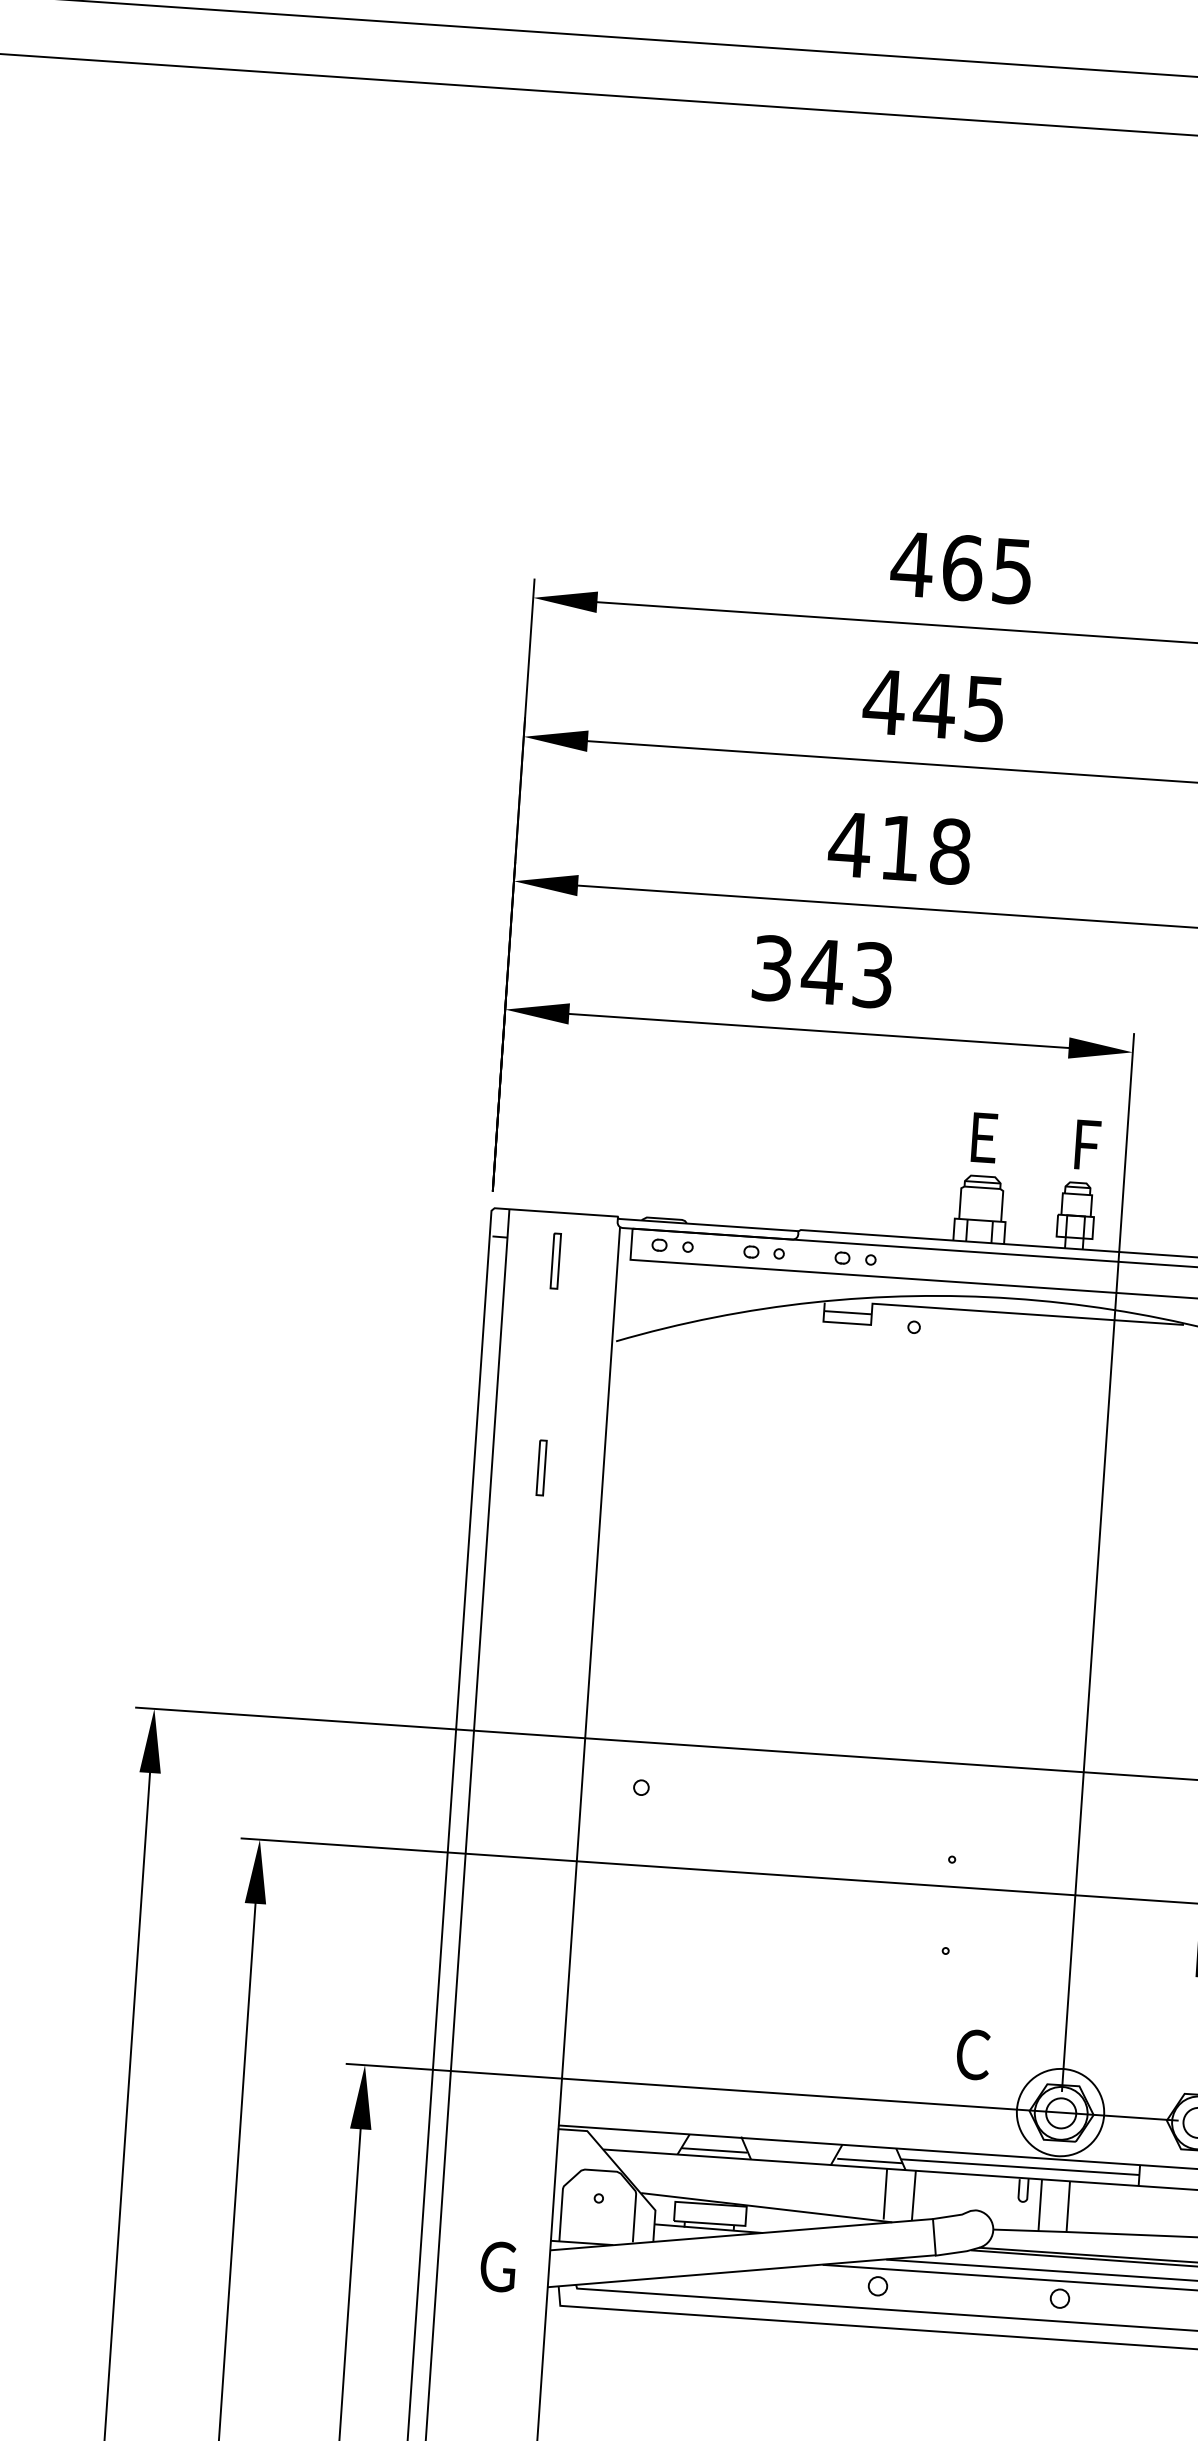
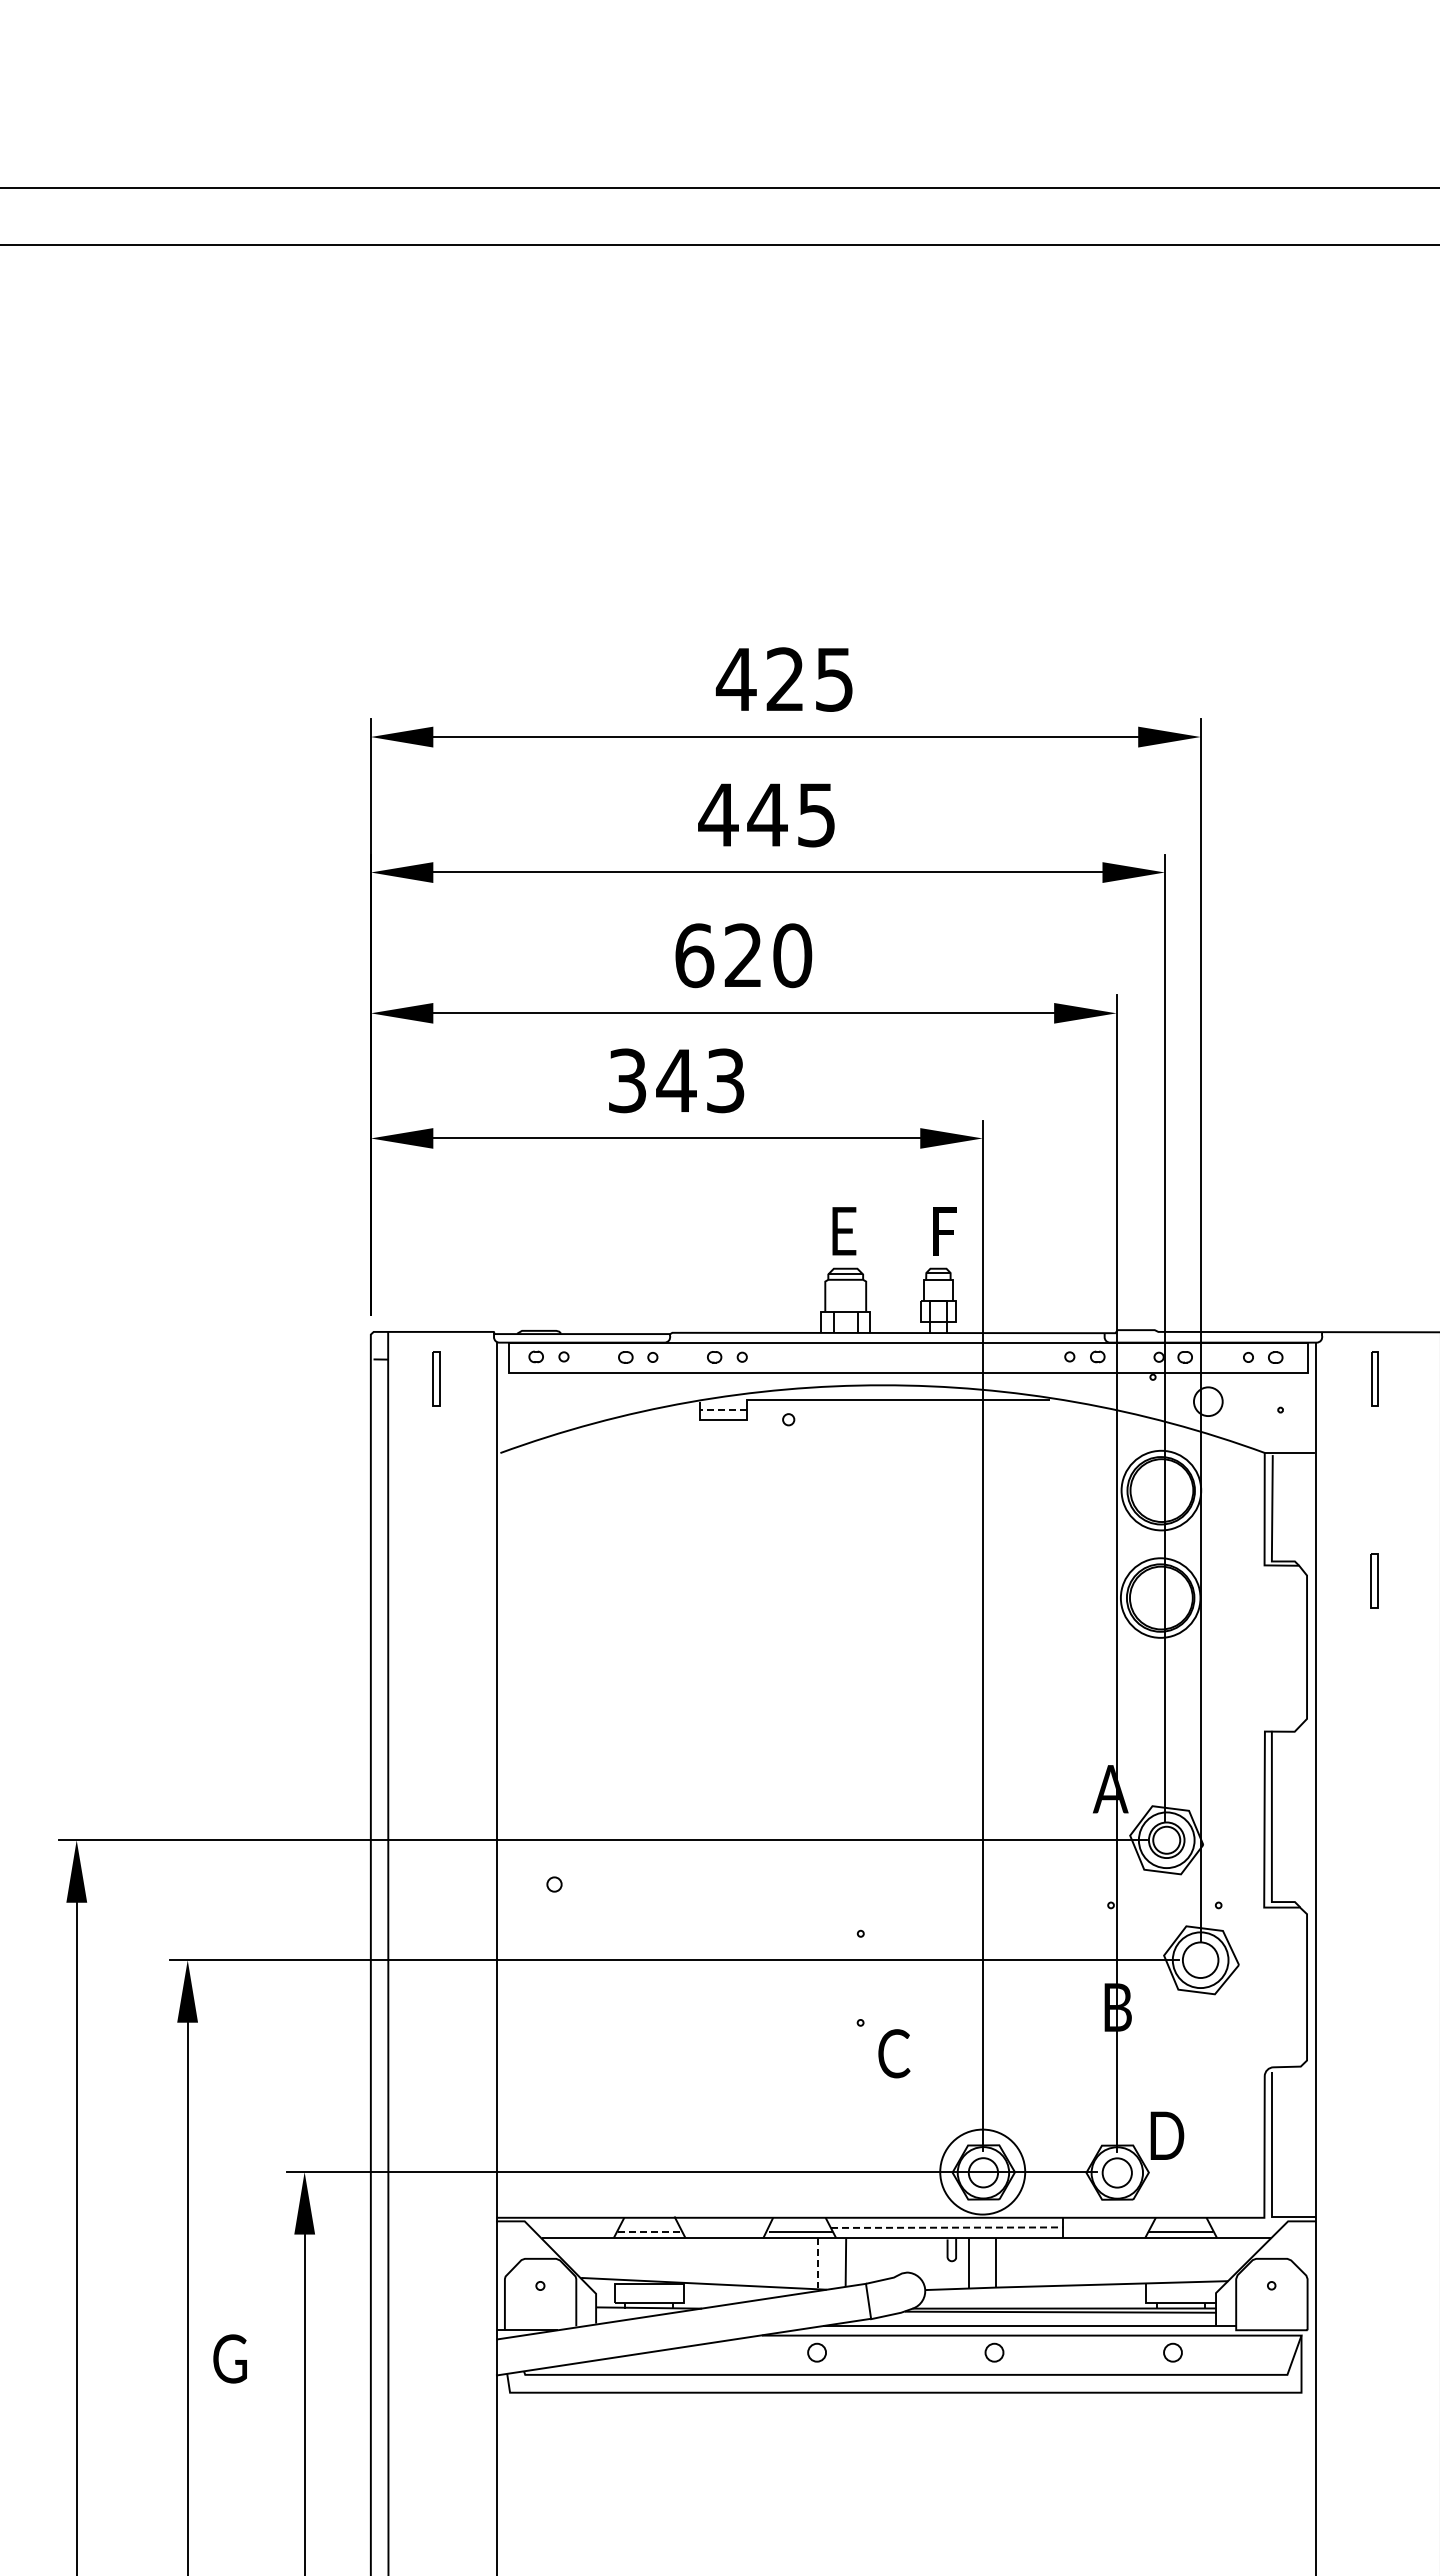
text: (962, 567) -> (785, 679), 465 -> 425
text: (900, 847) -> (743, 955), 418 -> 620
line: (847, 1312) -> (723, 1409), solid -> dashed
part: (541, 1467) -> (436, 1580), removed
text: (973, 2054) -> (894, 2053), moved
line: (714, 2150) -> (649, 2231), solid -> dashed
line: (1020, 2166) -> (947, 2227), solid -> dashed
line: (885, 2193) -> (818, 2262), solid -> dashed
text: (497, 2266) -> (229, 2358), moved

